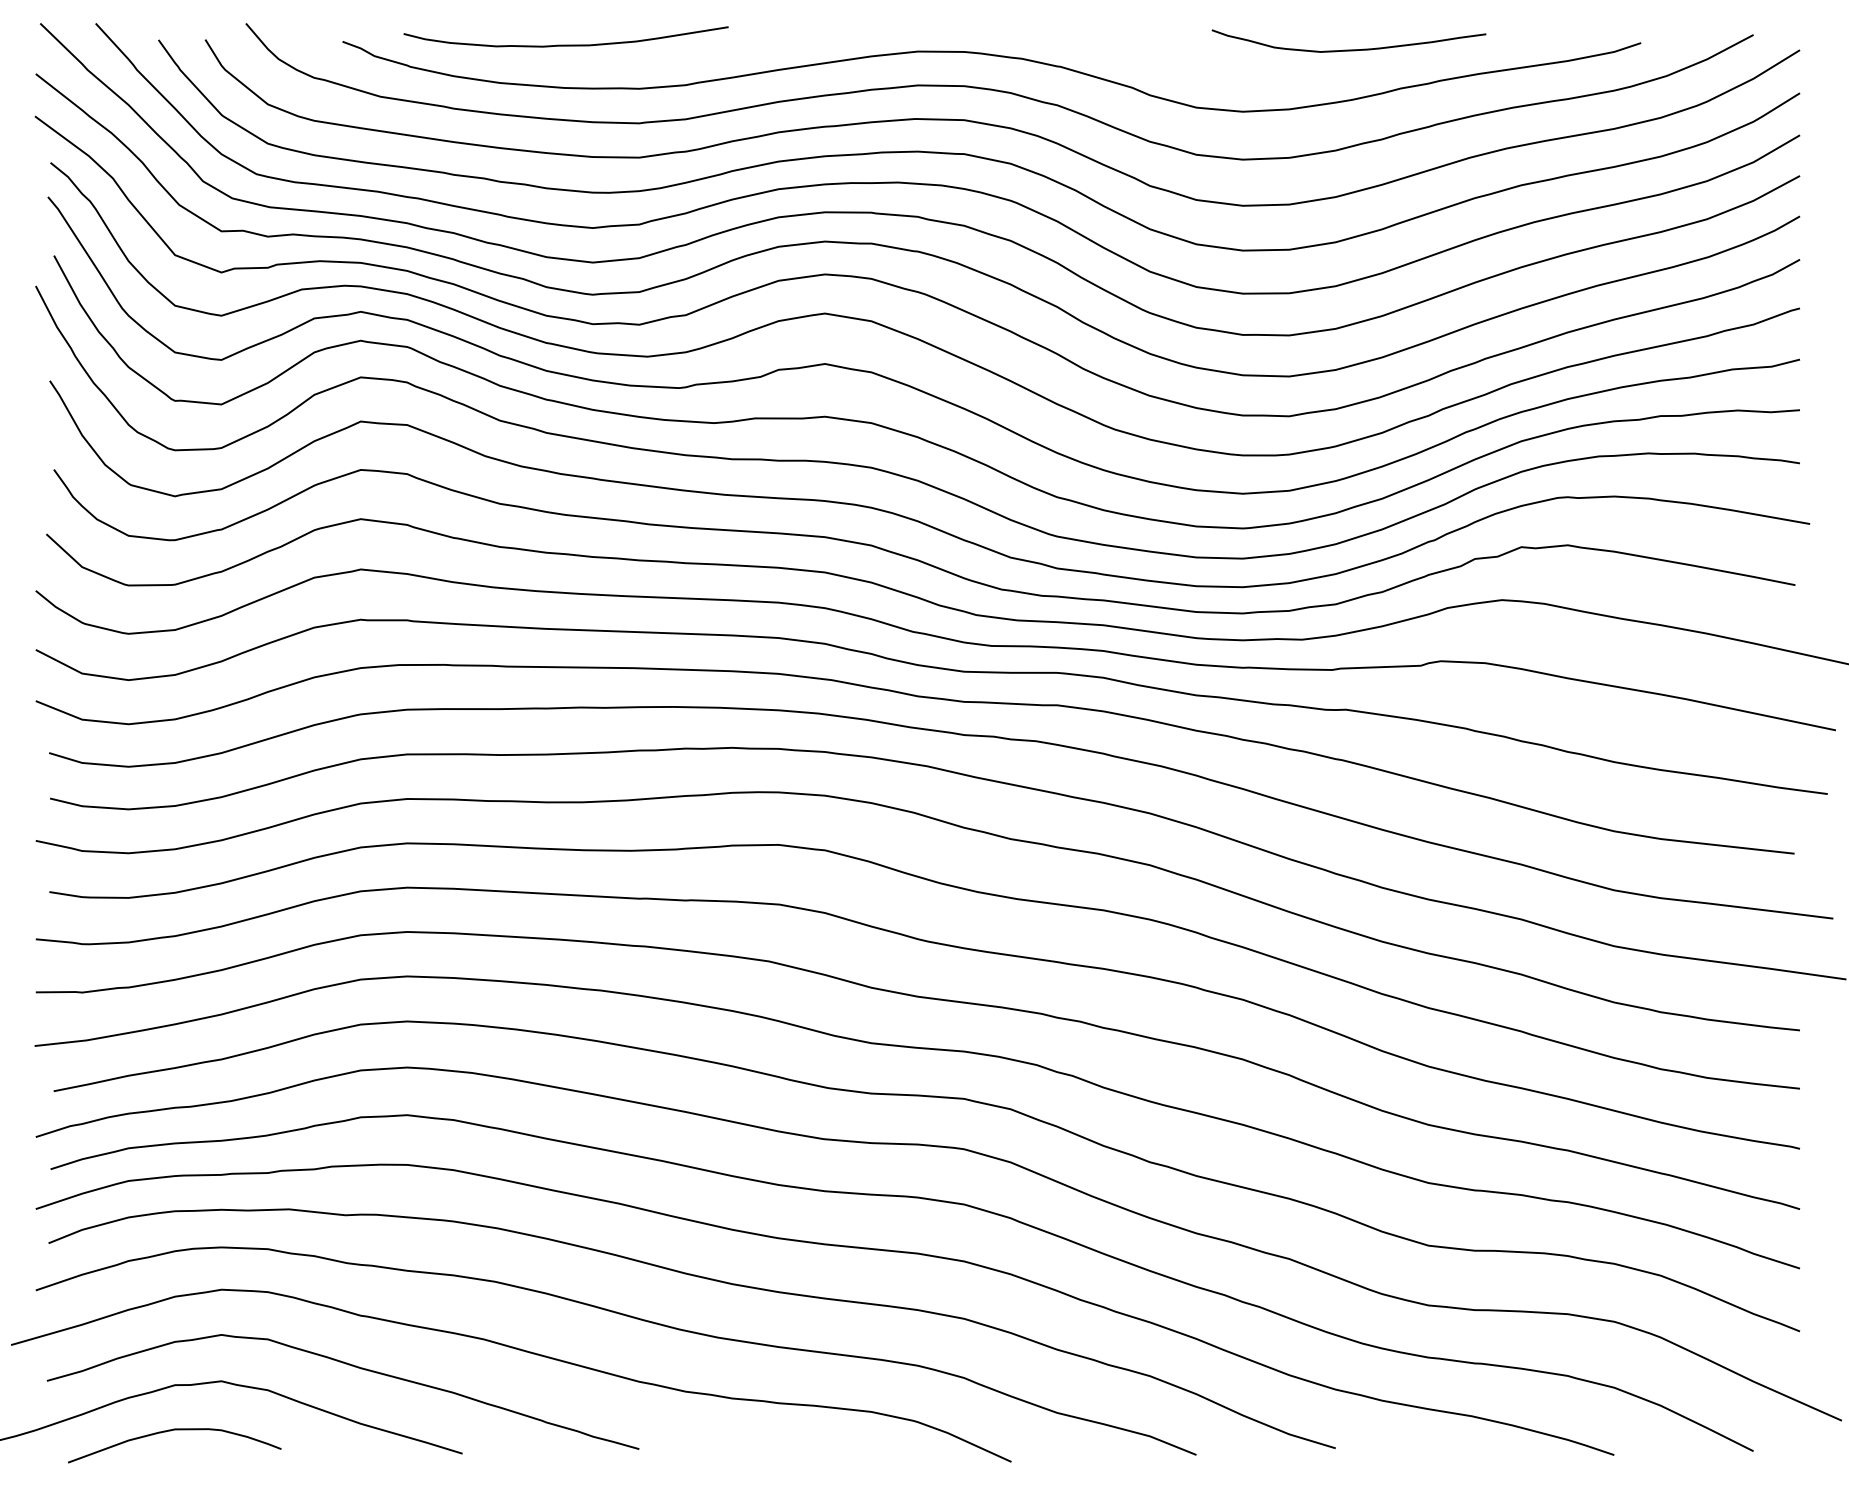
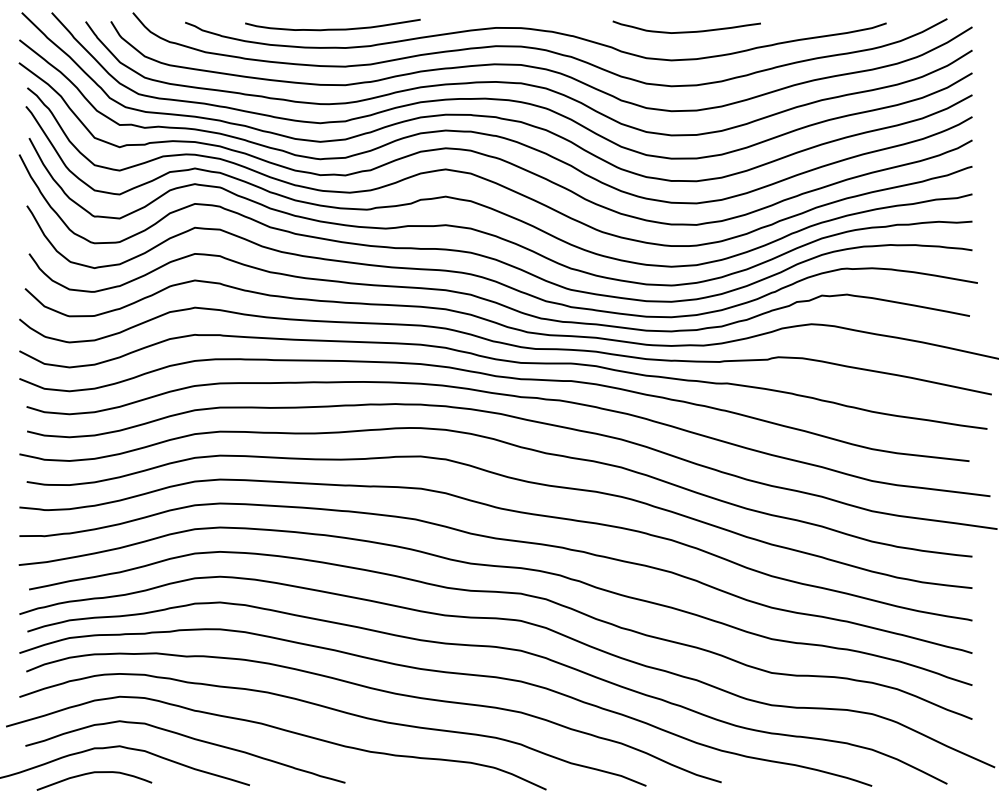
curve: (565, 43) -> (332, 28), moved
curve: (1348, 48) -> (686, 31), moved

